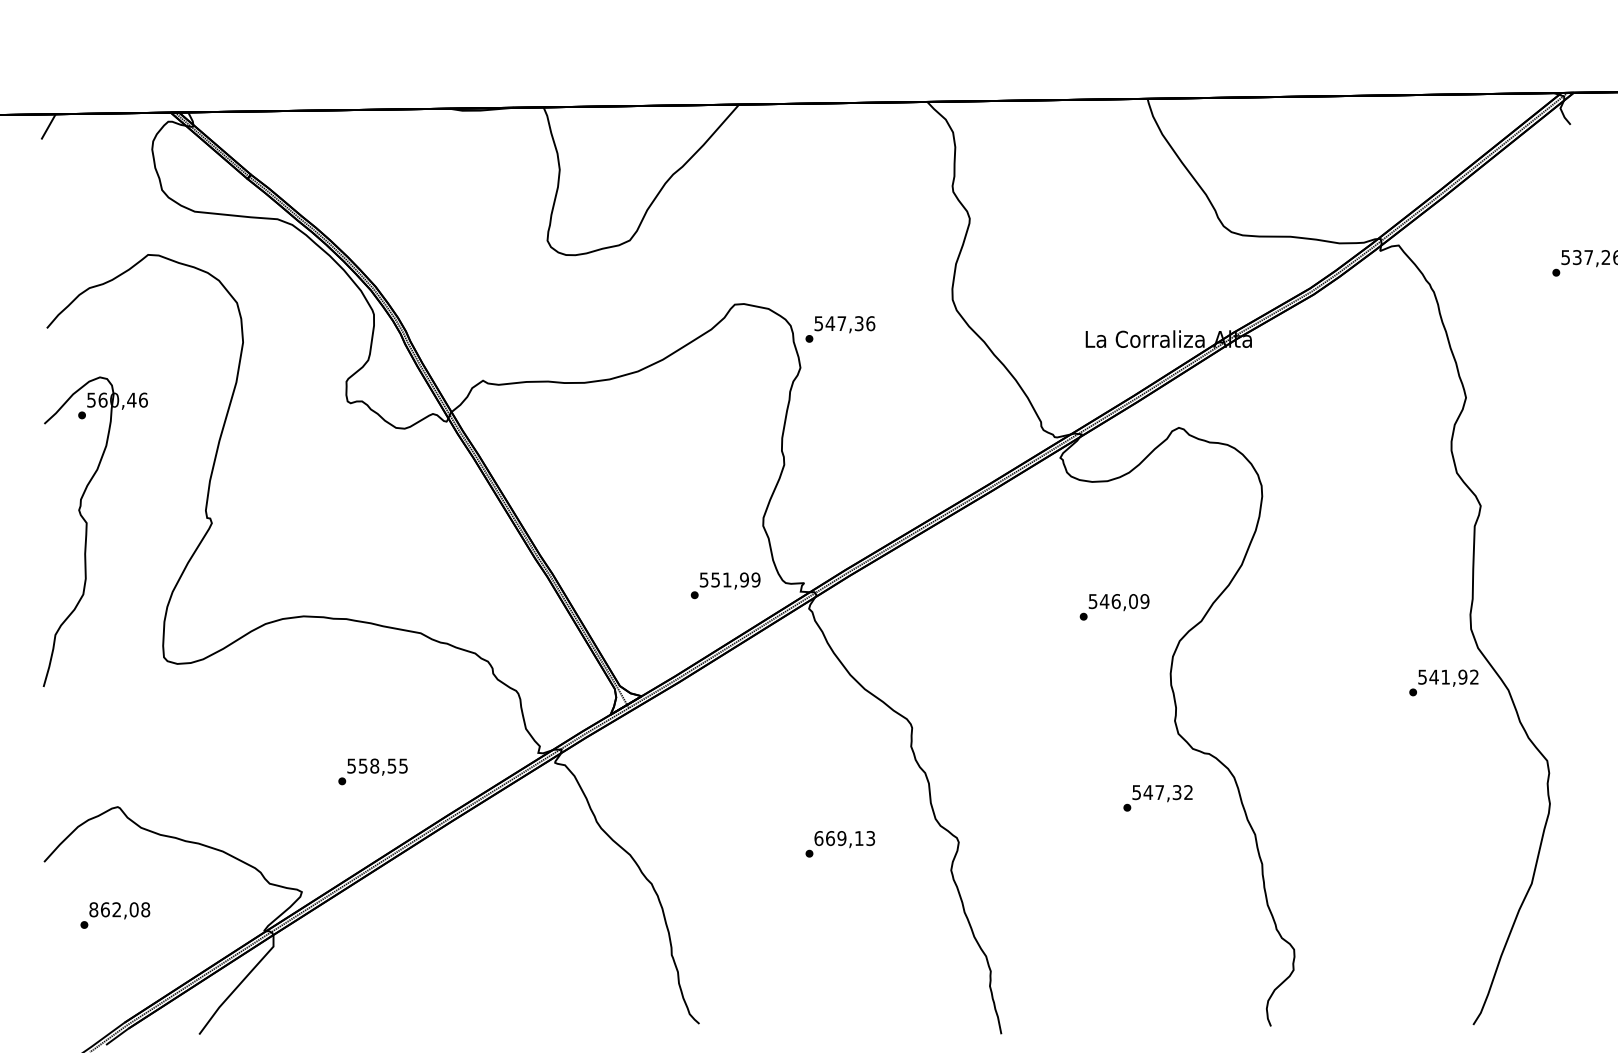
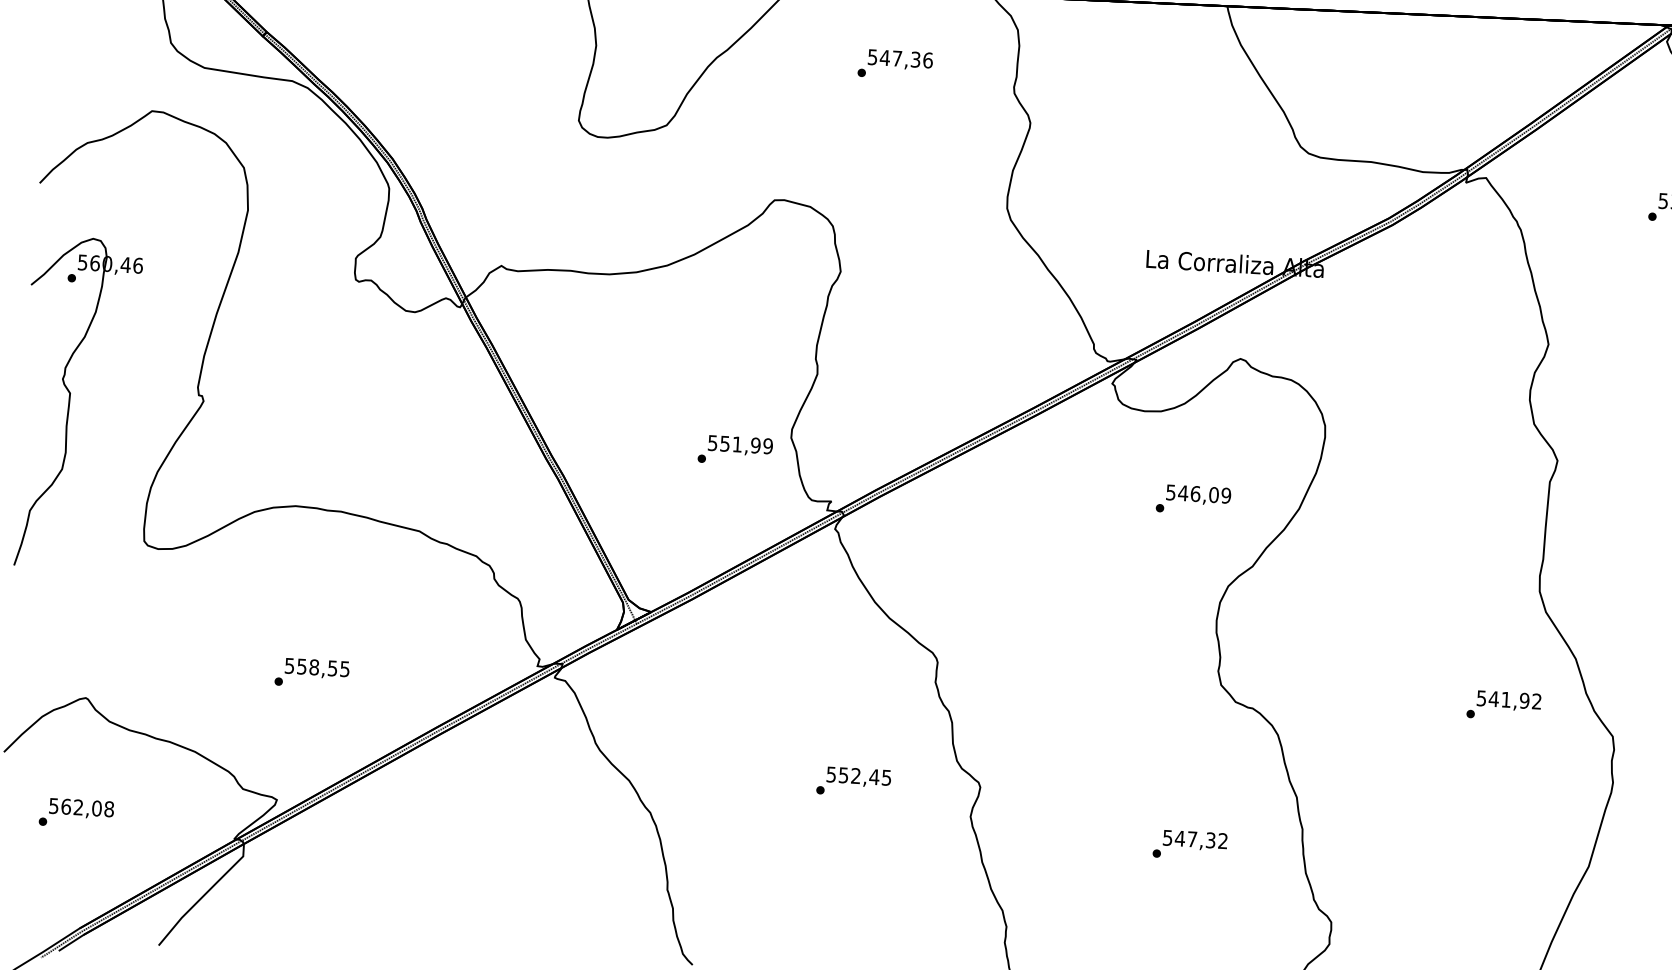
text: (840, 329) -> (895, 64), moved
text: (725, 585) -> (735, 450), moved
text: (1114, 607) -> (1193, 500), moved
text: (1443, 682) -> (1503, 705), moved
text: (372, 771) -> (311, 672), moved
text: (1157, 798) -> (1189, 845), moved
text: (844, 838) -> (858, 776), 669,13 -> 552,45
text: (93, 909) -> (53, 805), 862,08 -> 562,08

